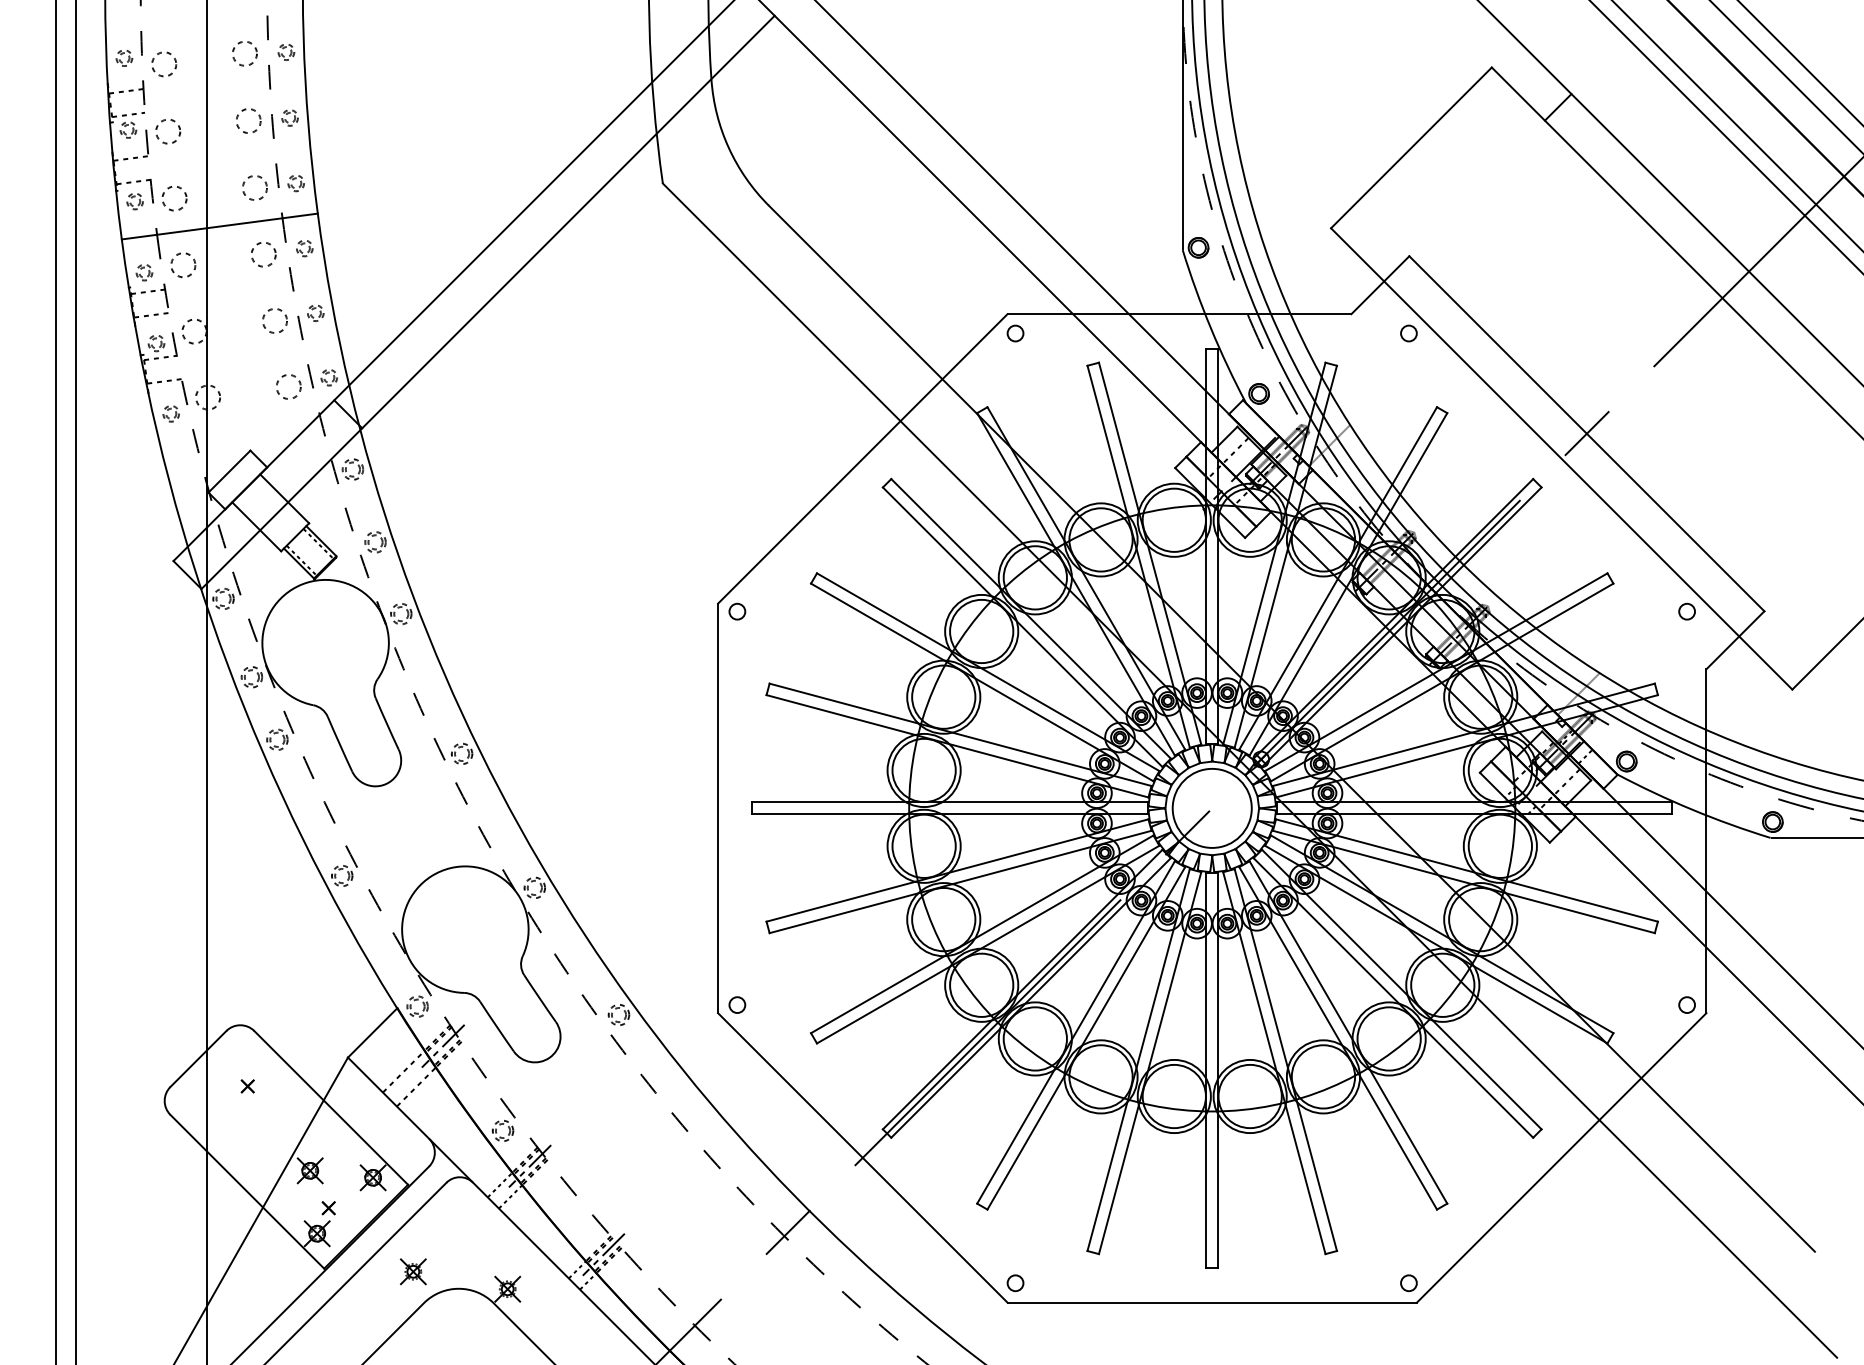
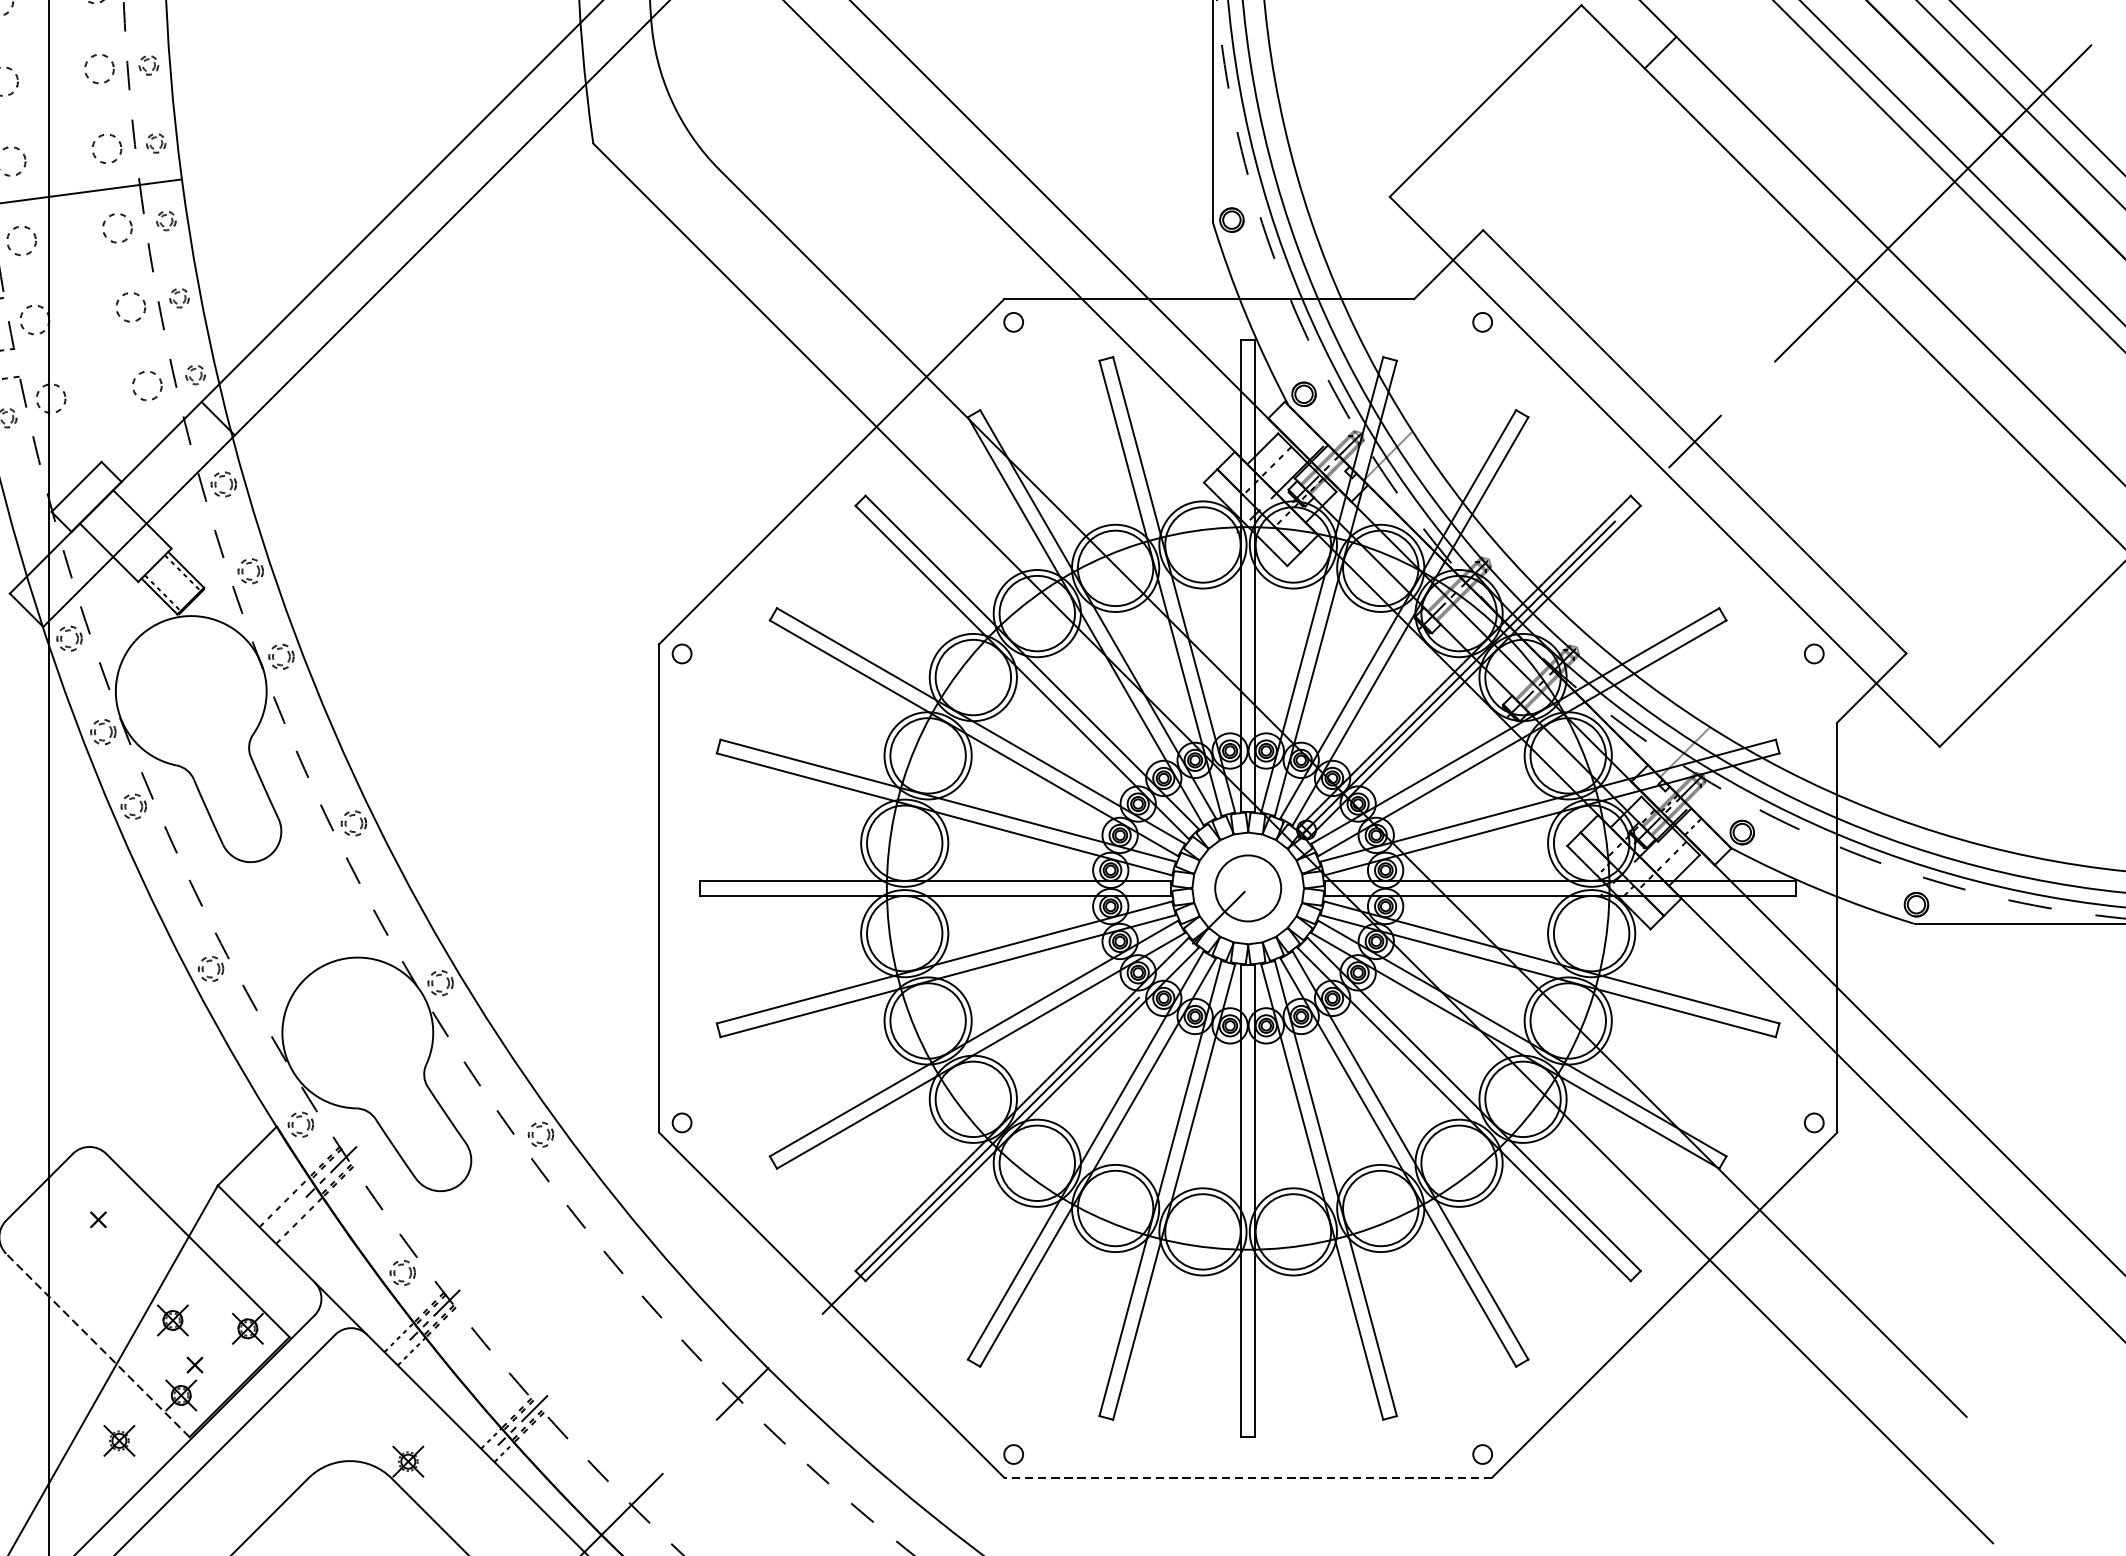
circle: (1211, 807) -> (1247, 887), size x0.7
line: (247, 1191) -> (98, 1345), solid -> dashed
part: (412, 1271) -> (118, 1440), moved
line: (1212, 1302) -> (1248, 1477), solid -> dashed

